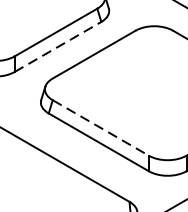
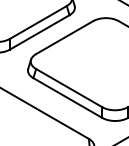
line: (59, 47) -> (40, 32), dashed -> solid
line: (101, 128) -> (69, 88), dashed -> solid

